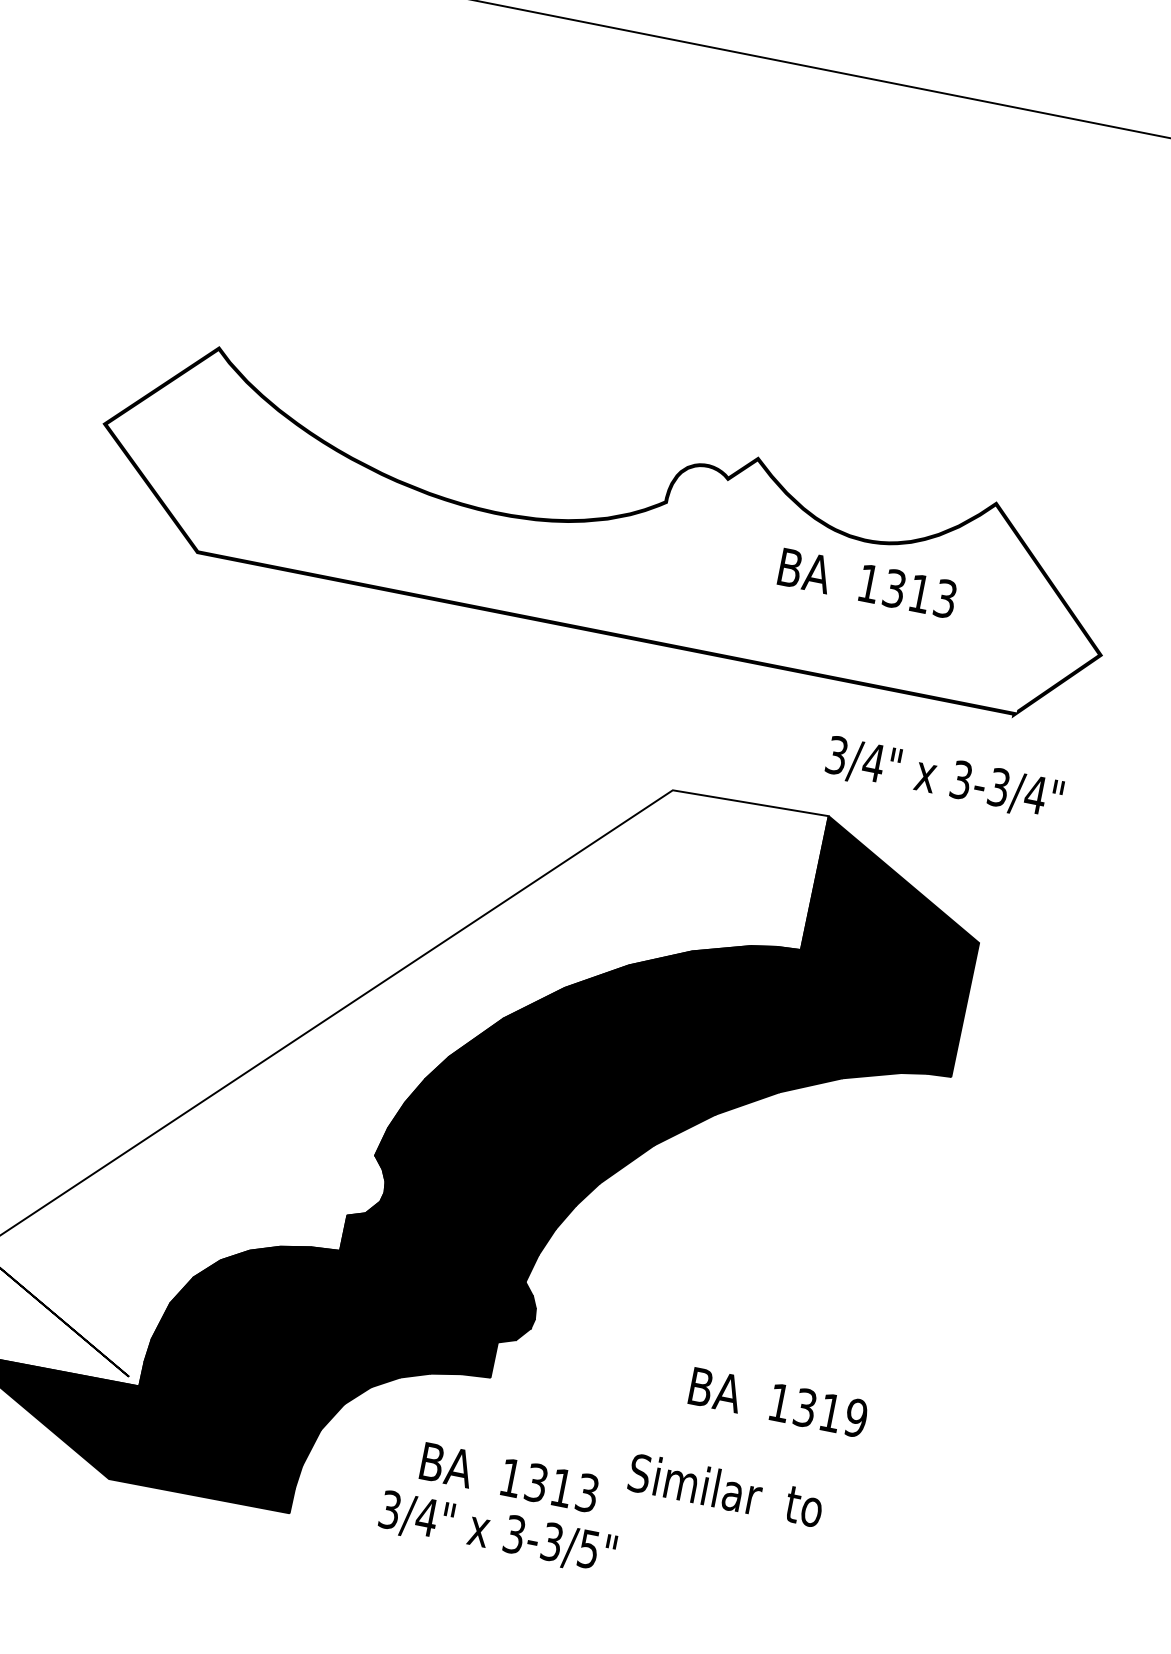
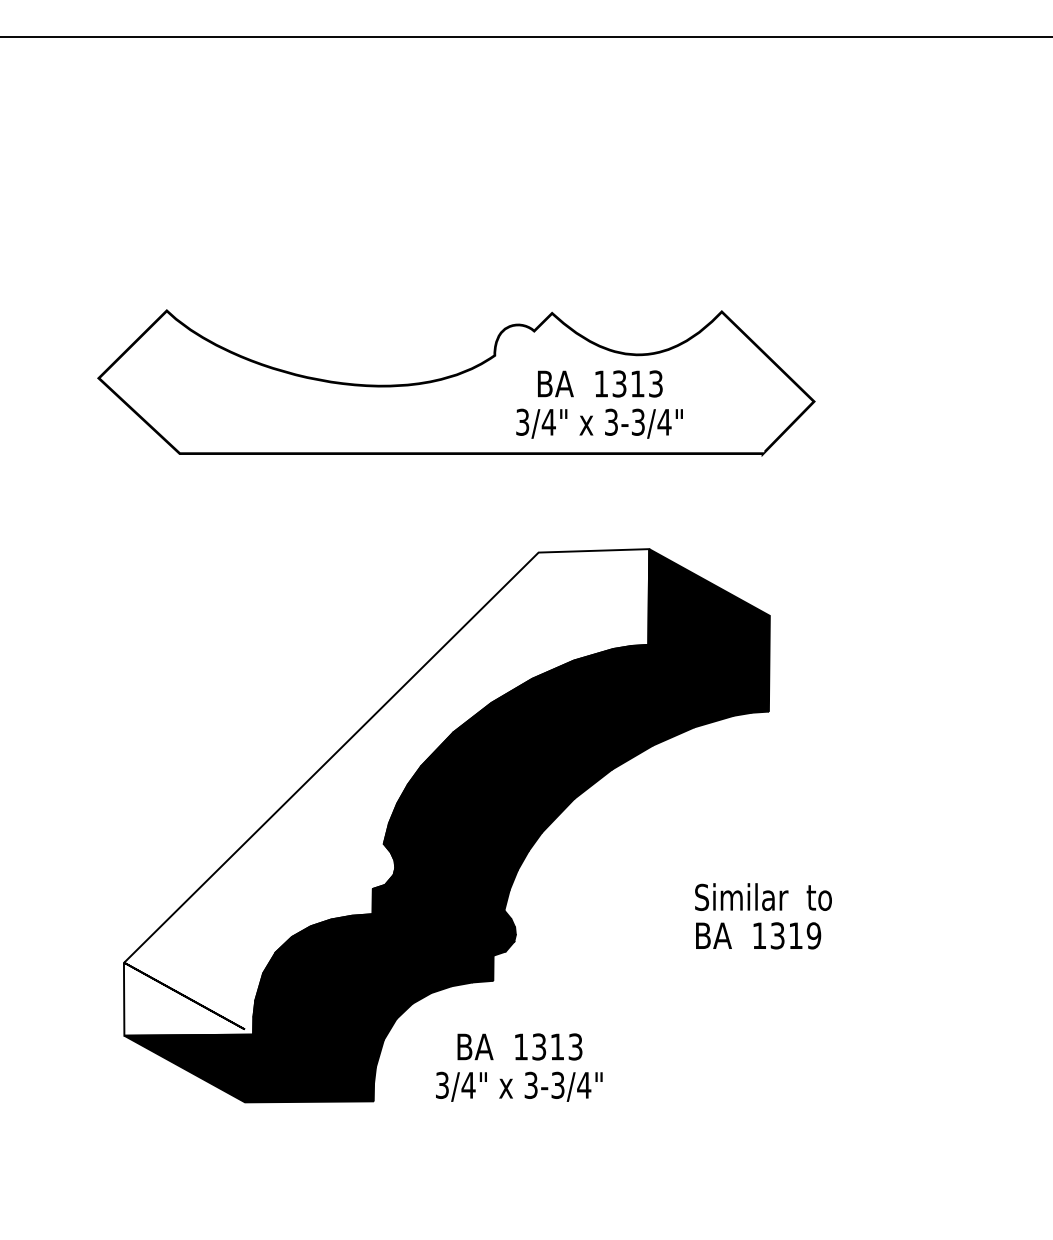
text: (868, 582) -> (600, 383), moved
text: (944, 778) -> (599, 423), moved
text: (778, 1402) -> (758, 935), moved
text: (726, 1489) -> (763, 896), moved
text: (589, 1549) -> (584, 1085), 3-3/5" -> 3-3/4"

